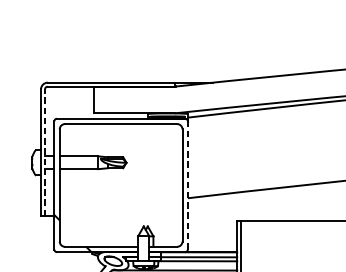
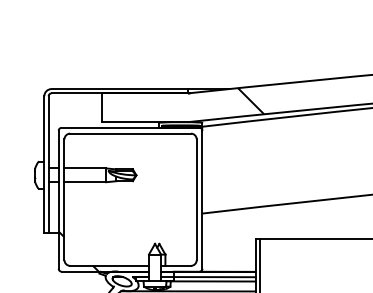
hatch: (233, 94) -> (251, 101), added
line: (44, 152) -> (48, 164), dashed -> solid
line: (187, 185) -> (202, 199), dashed -> solid

